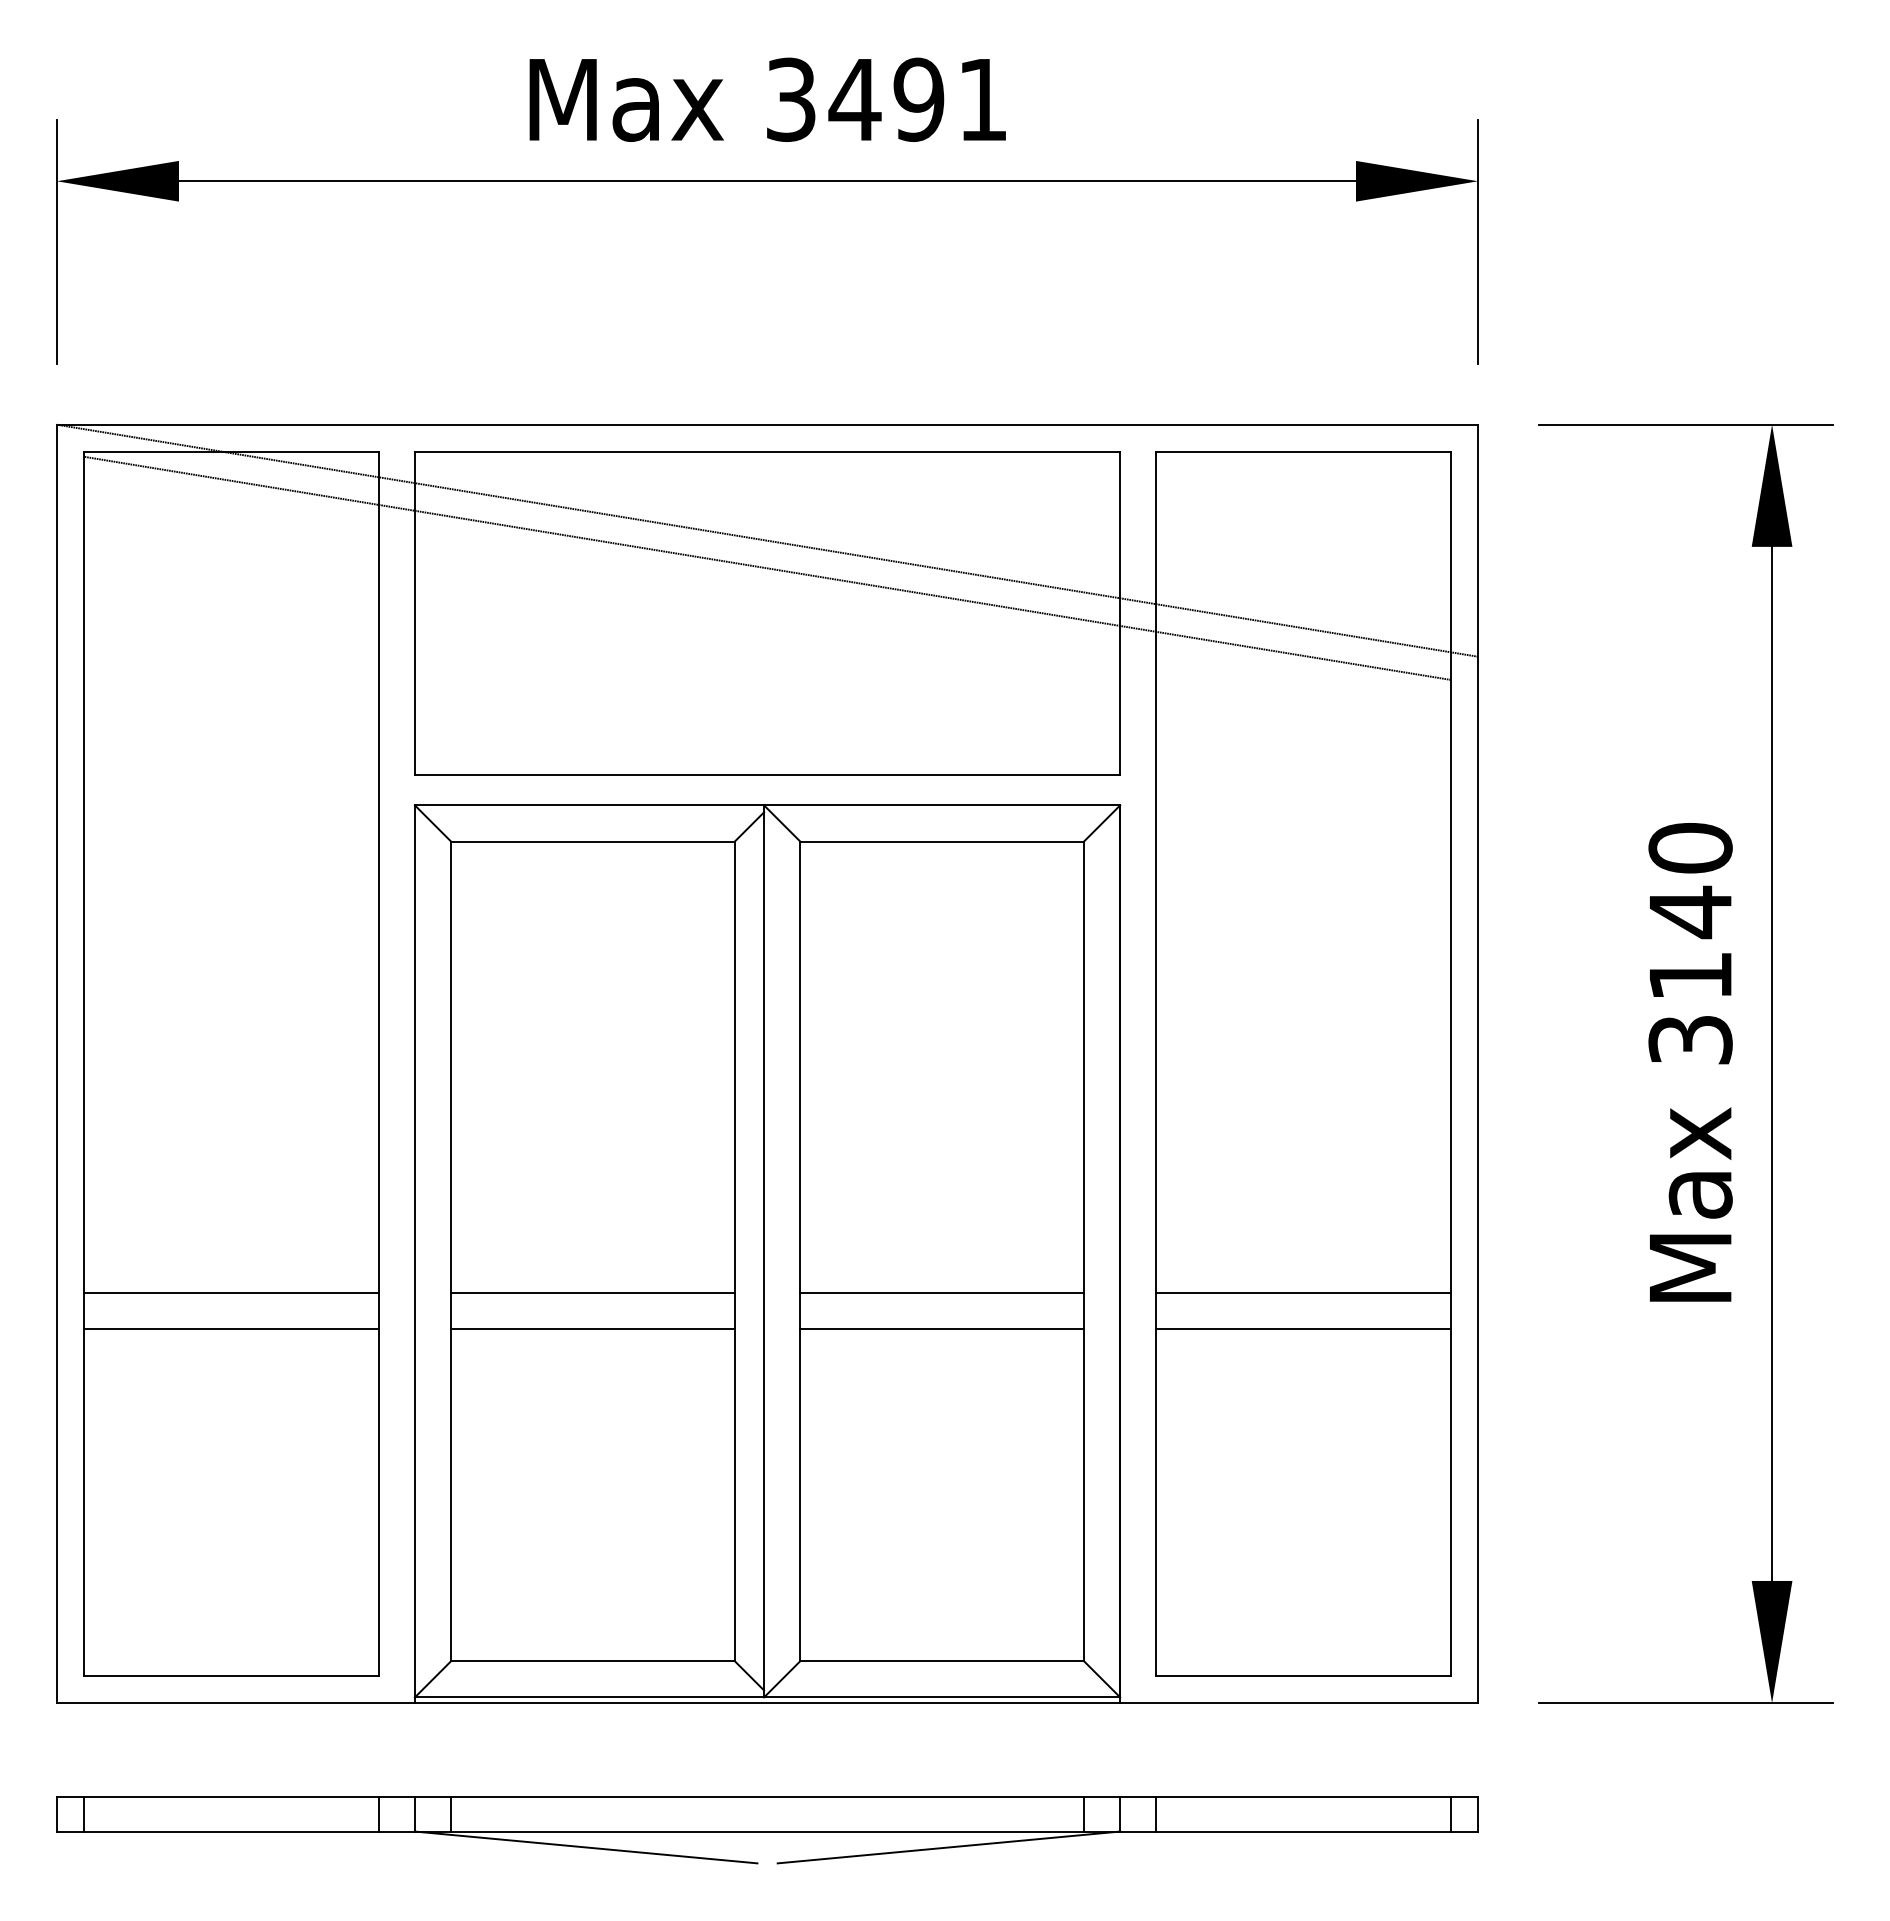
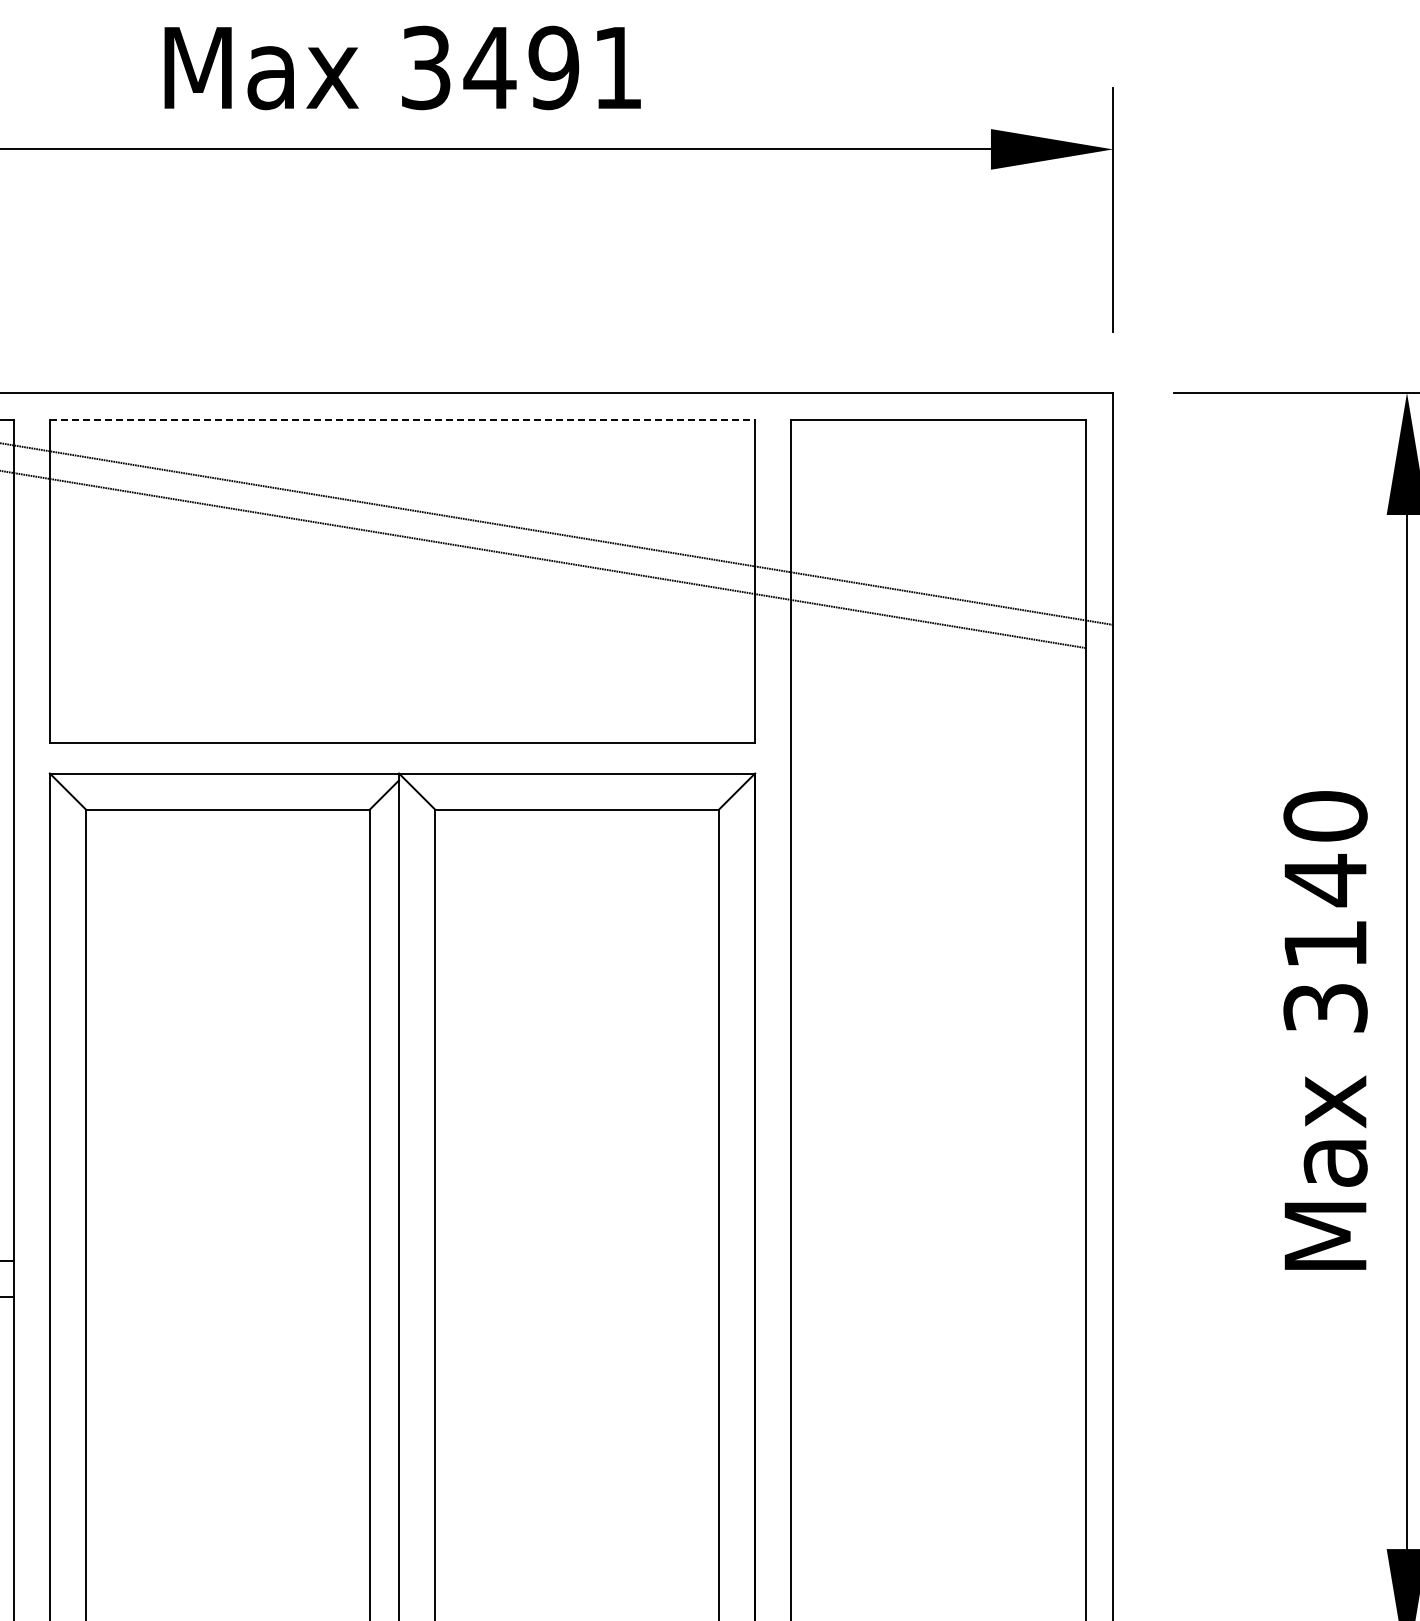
line: (767, 452) -> (402, 420), solid -> dashed
line: (592, 1292) -> (227, 1260), removed
line: (941, 1292) -> (576, 1260), removed
line: (1303, 1292) -> (938, 1260), removed
line: (592, 1328) -> (227, 1296), removed
line: (941, 1328) -> (576, 1296), removed
line: (1303, 1328) -> (938, 1296), removed

